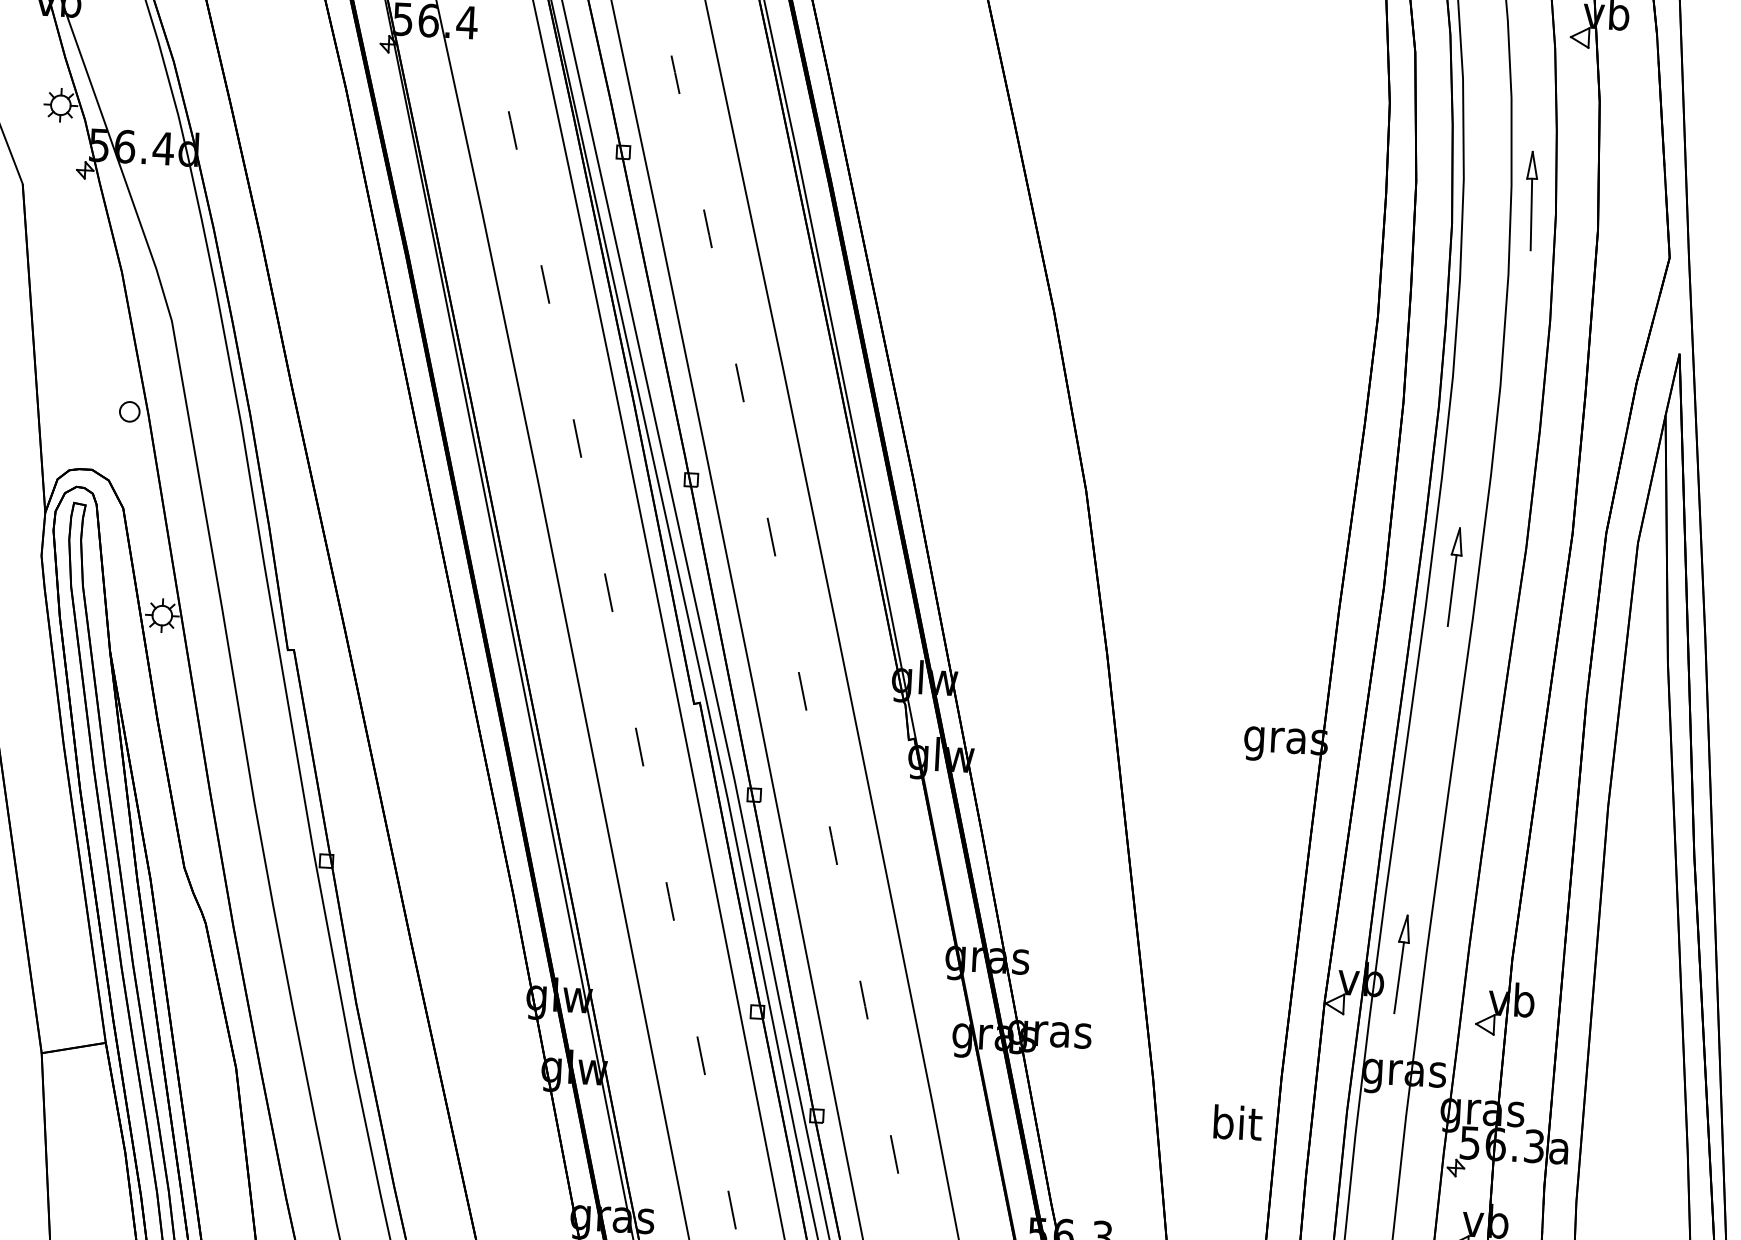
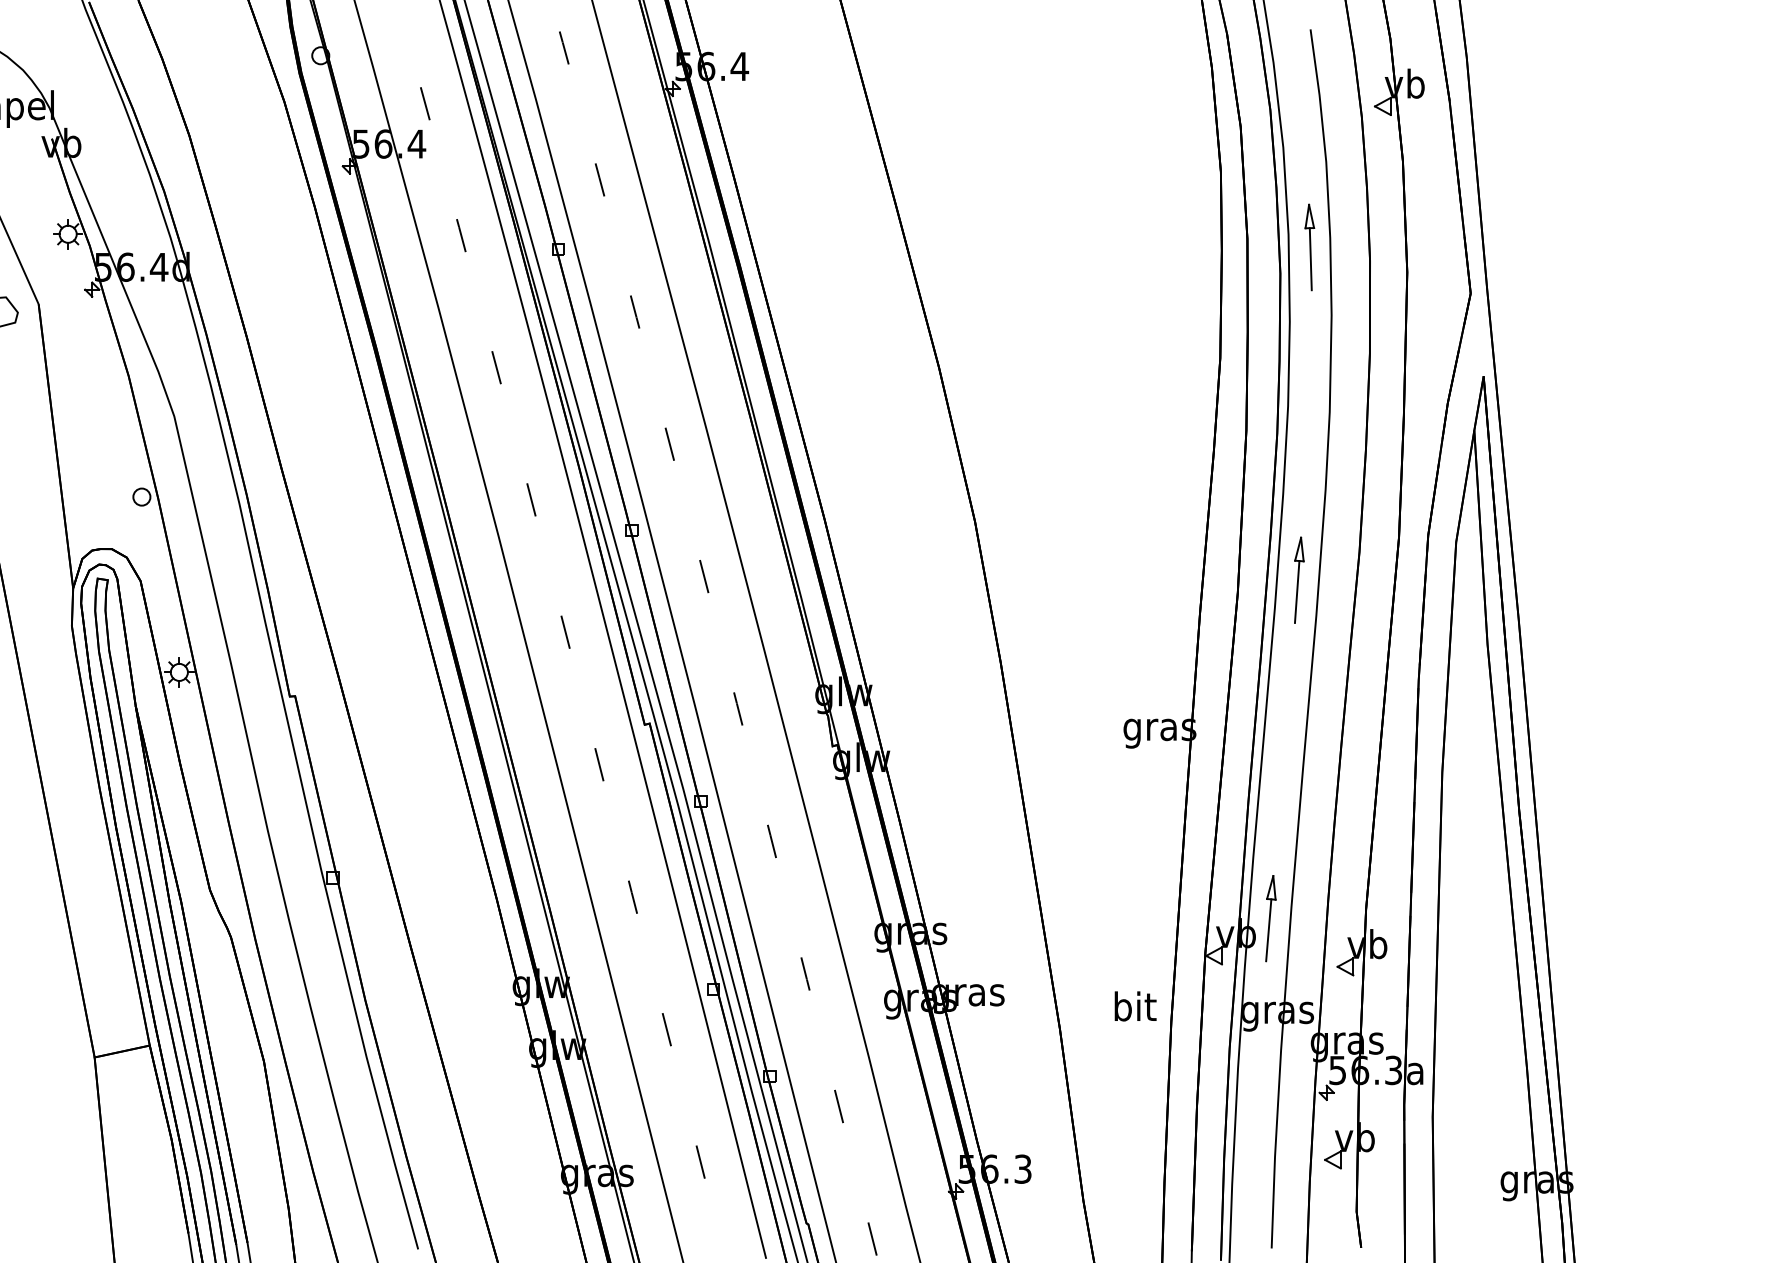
part: (1530, 200) -> (1309, 247), moved
text: (1237, 1122) -> (1135, 1006), moved

